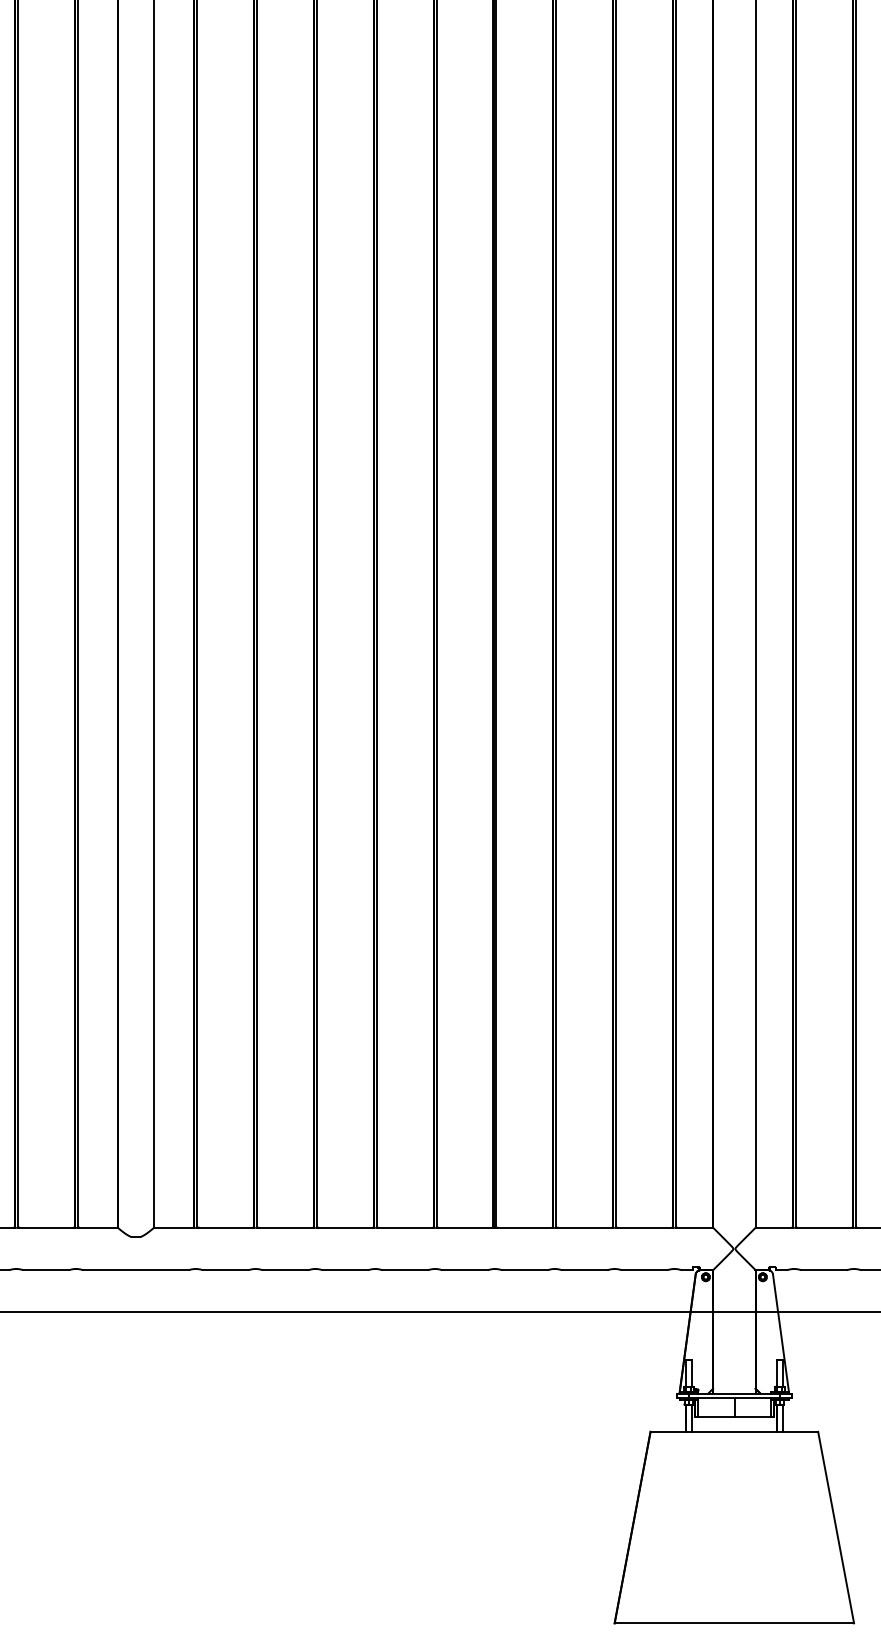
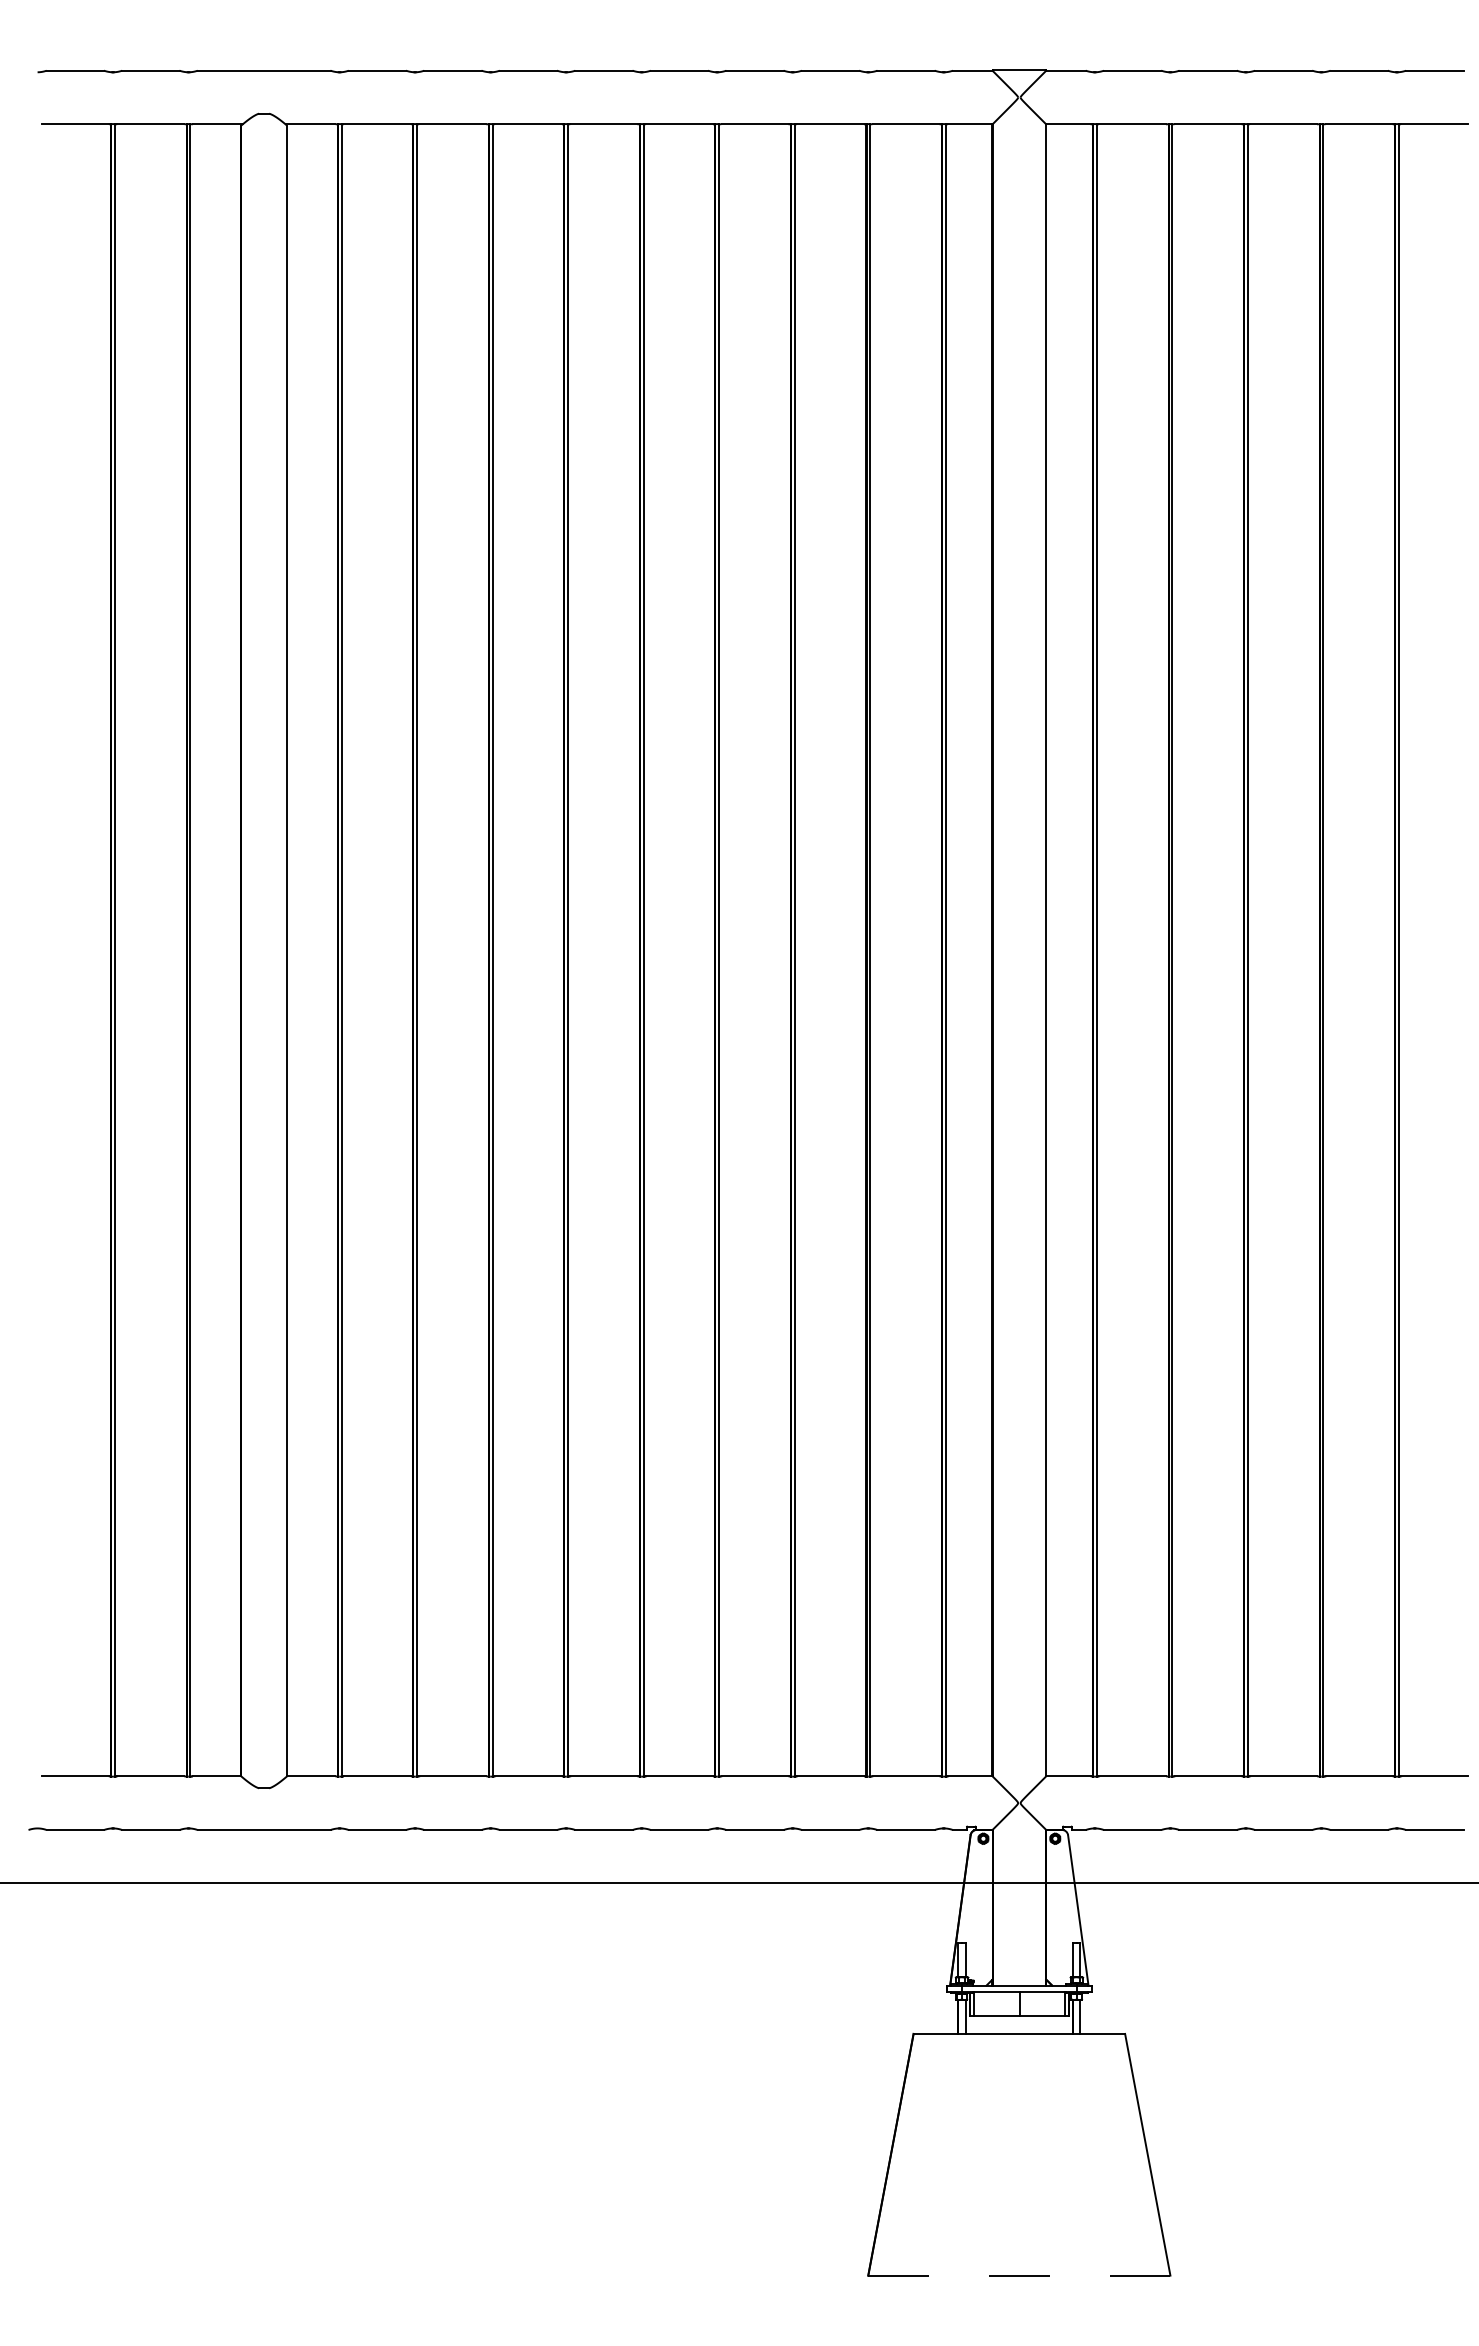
line: (734, 1623) -> (1019, 2275), solid -> dashed

